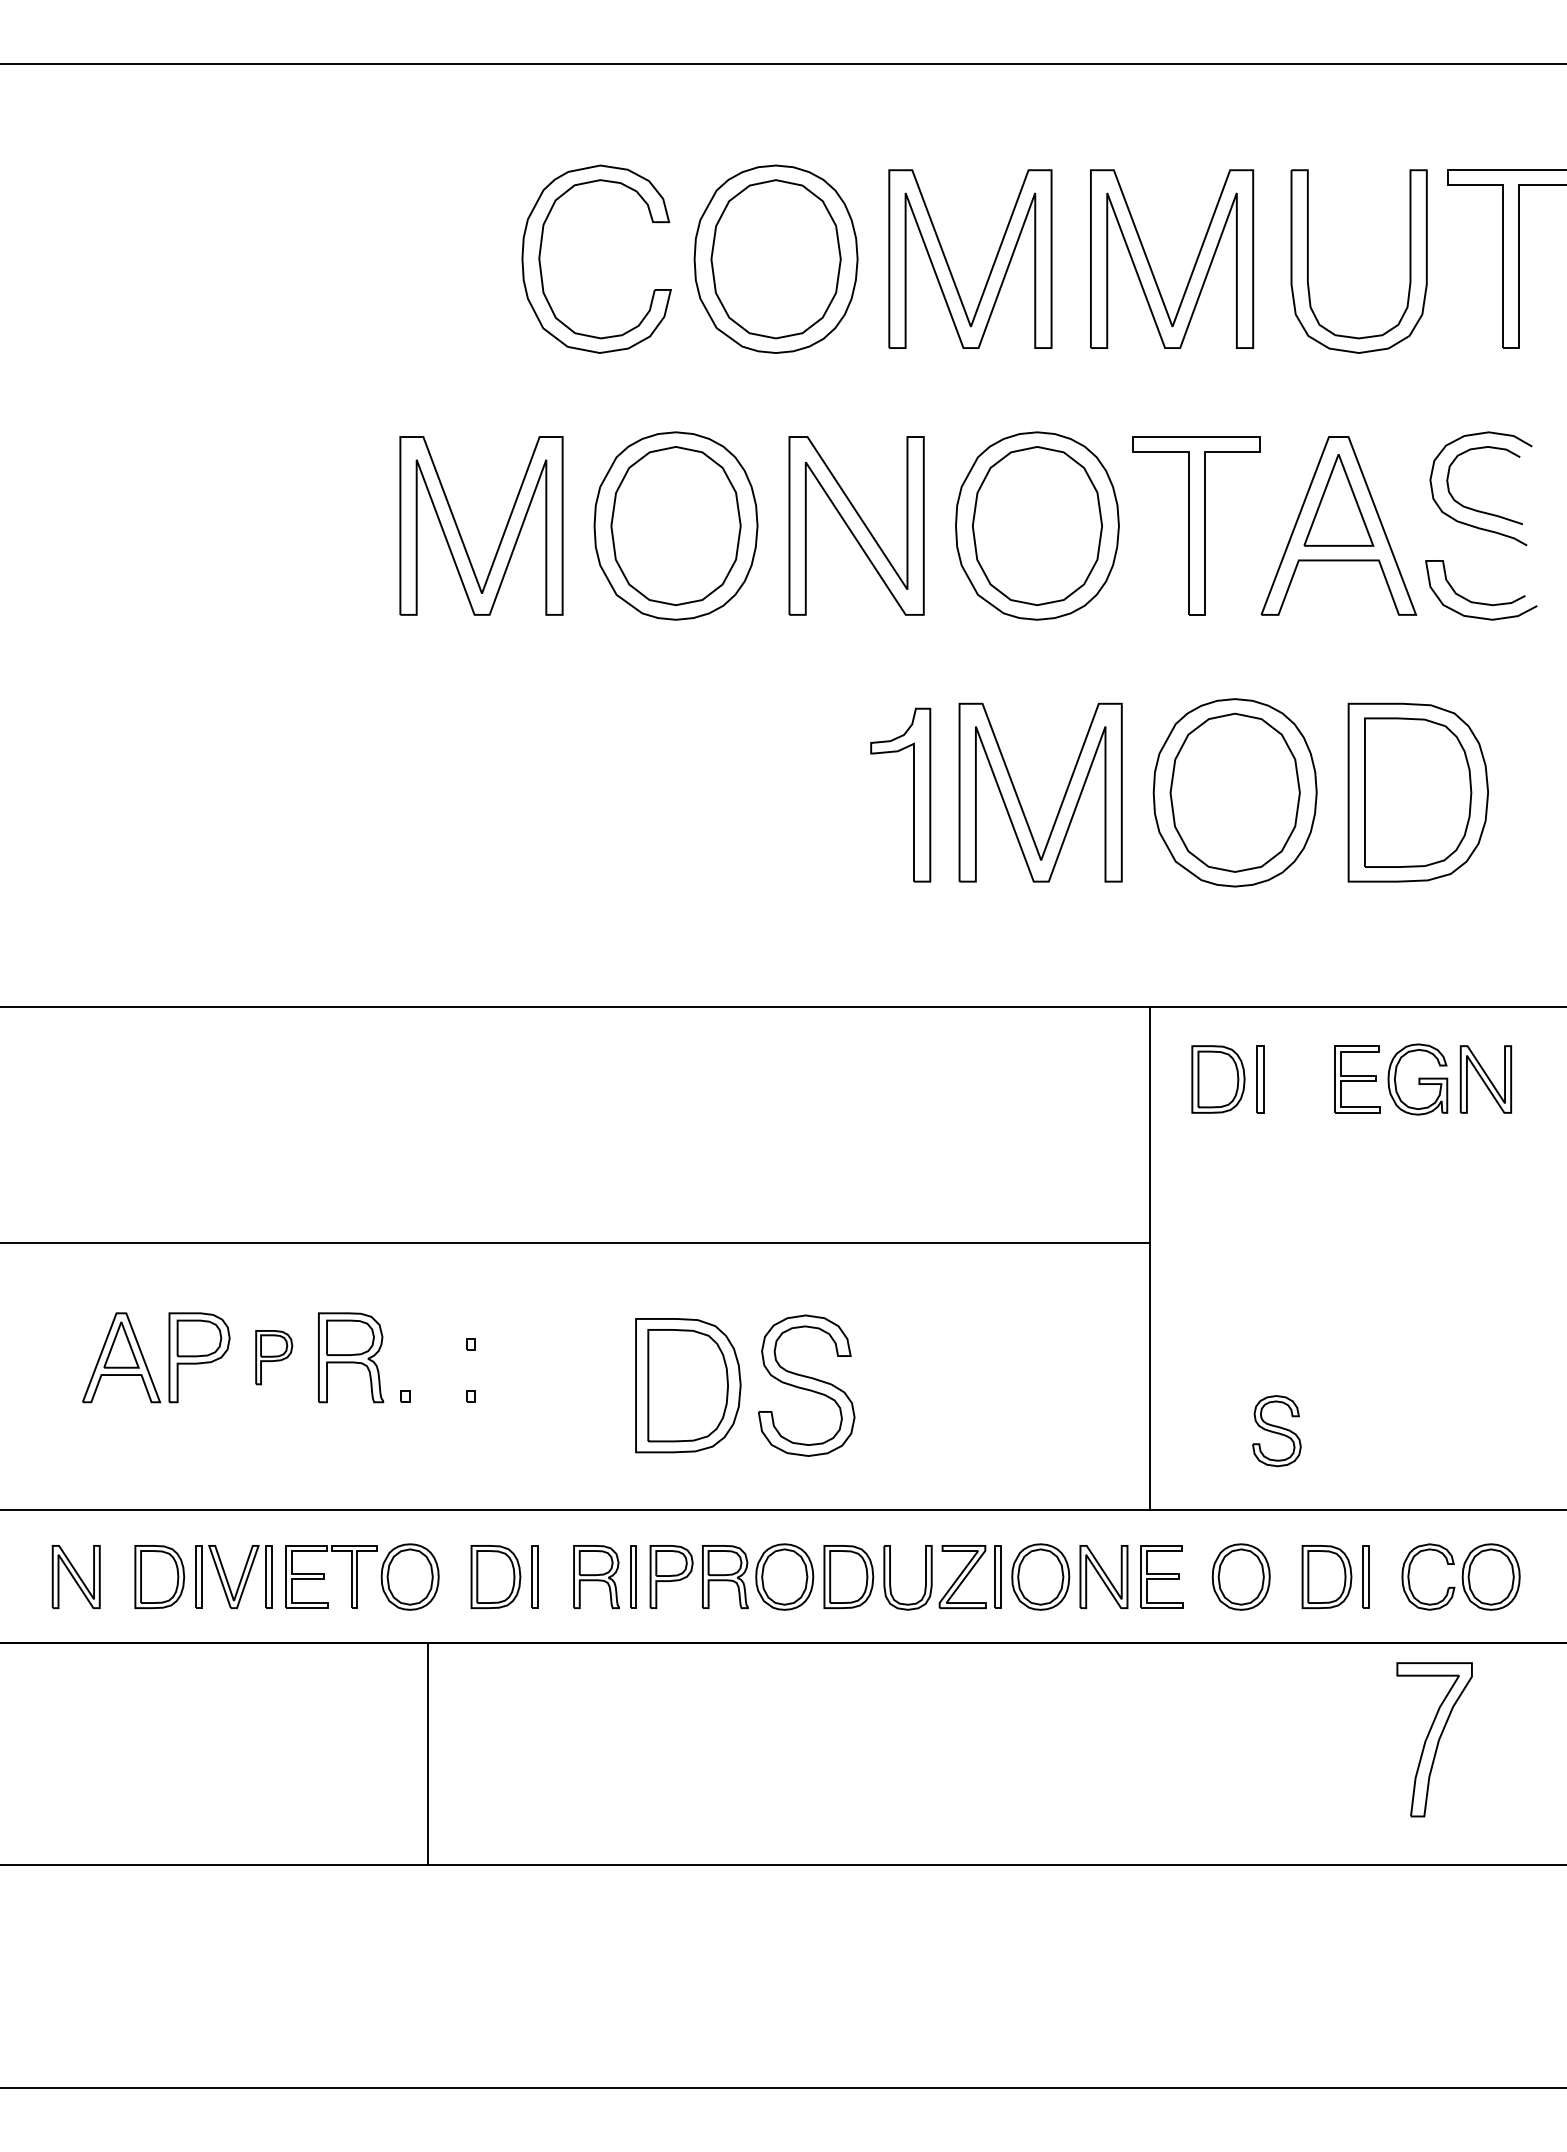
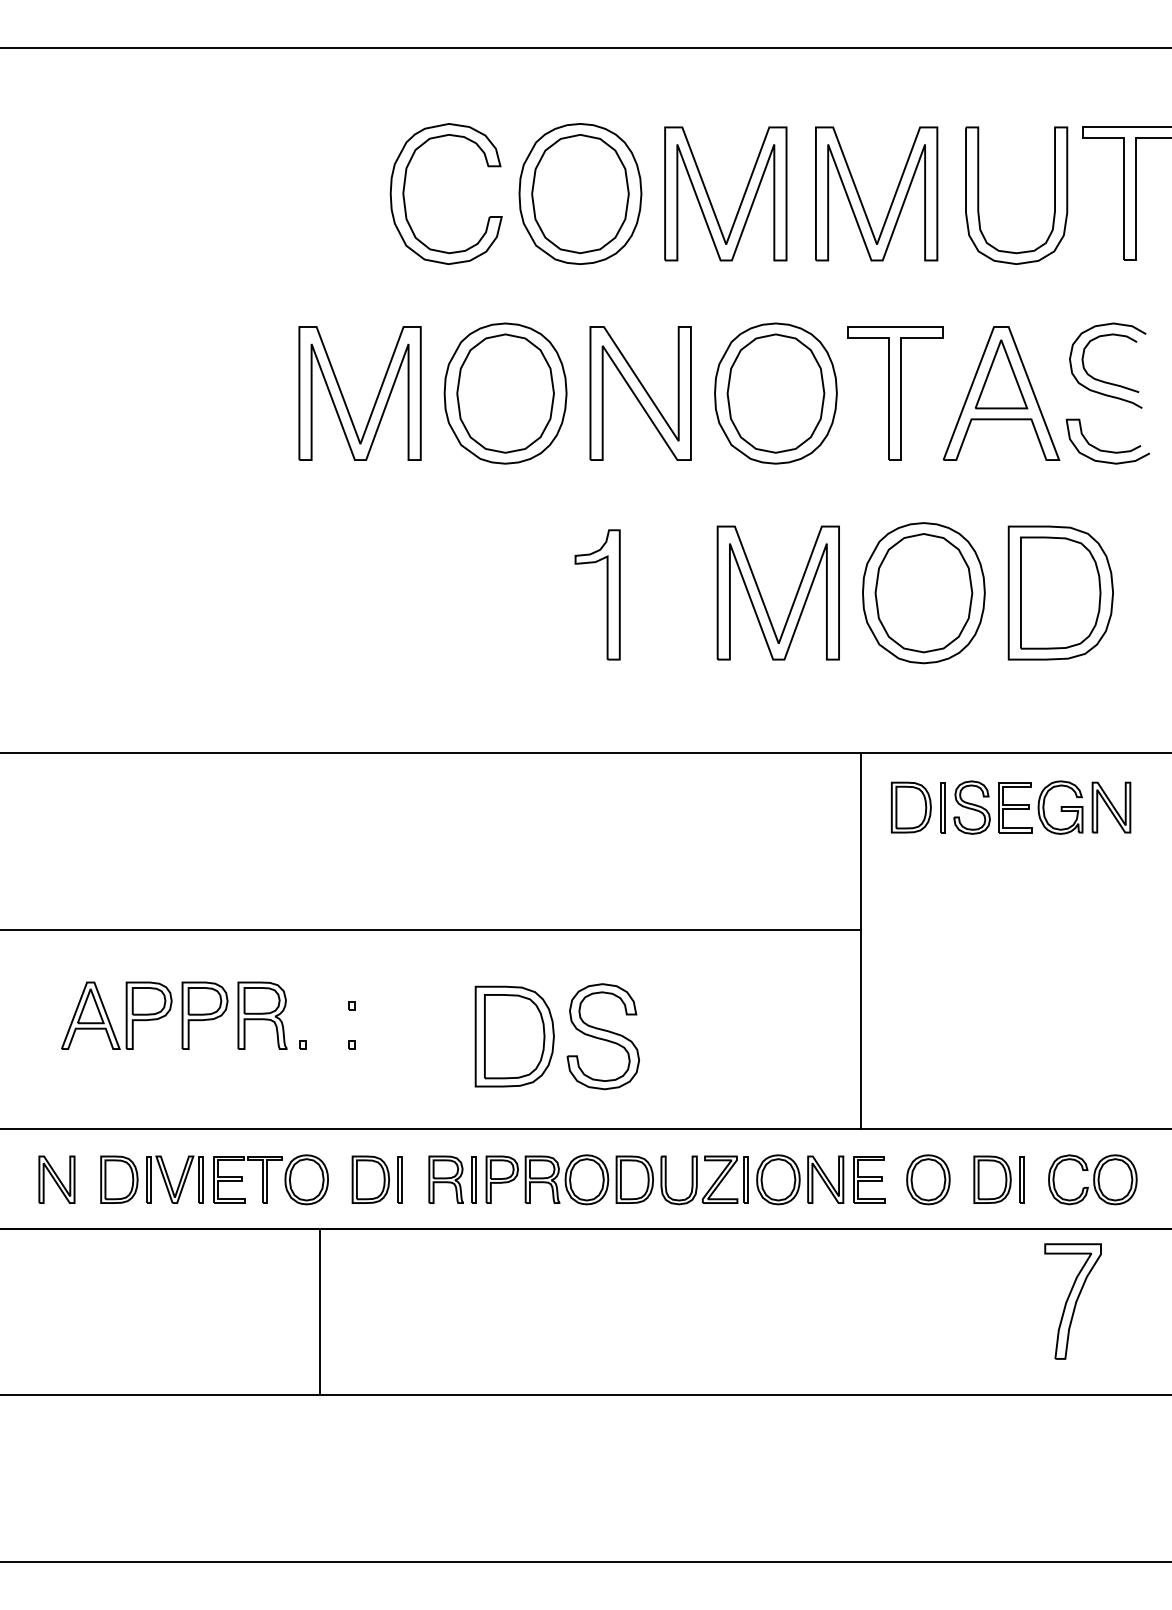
part: (912, 794) -> (606, 594), moved
part: (273, 1357) -> (204, 1015), size x1.67
part: (1276, 1430) -> (971, 807), moved

